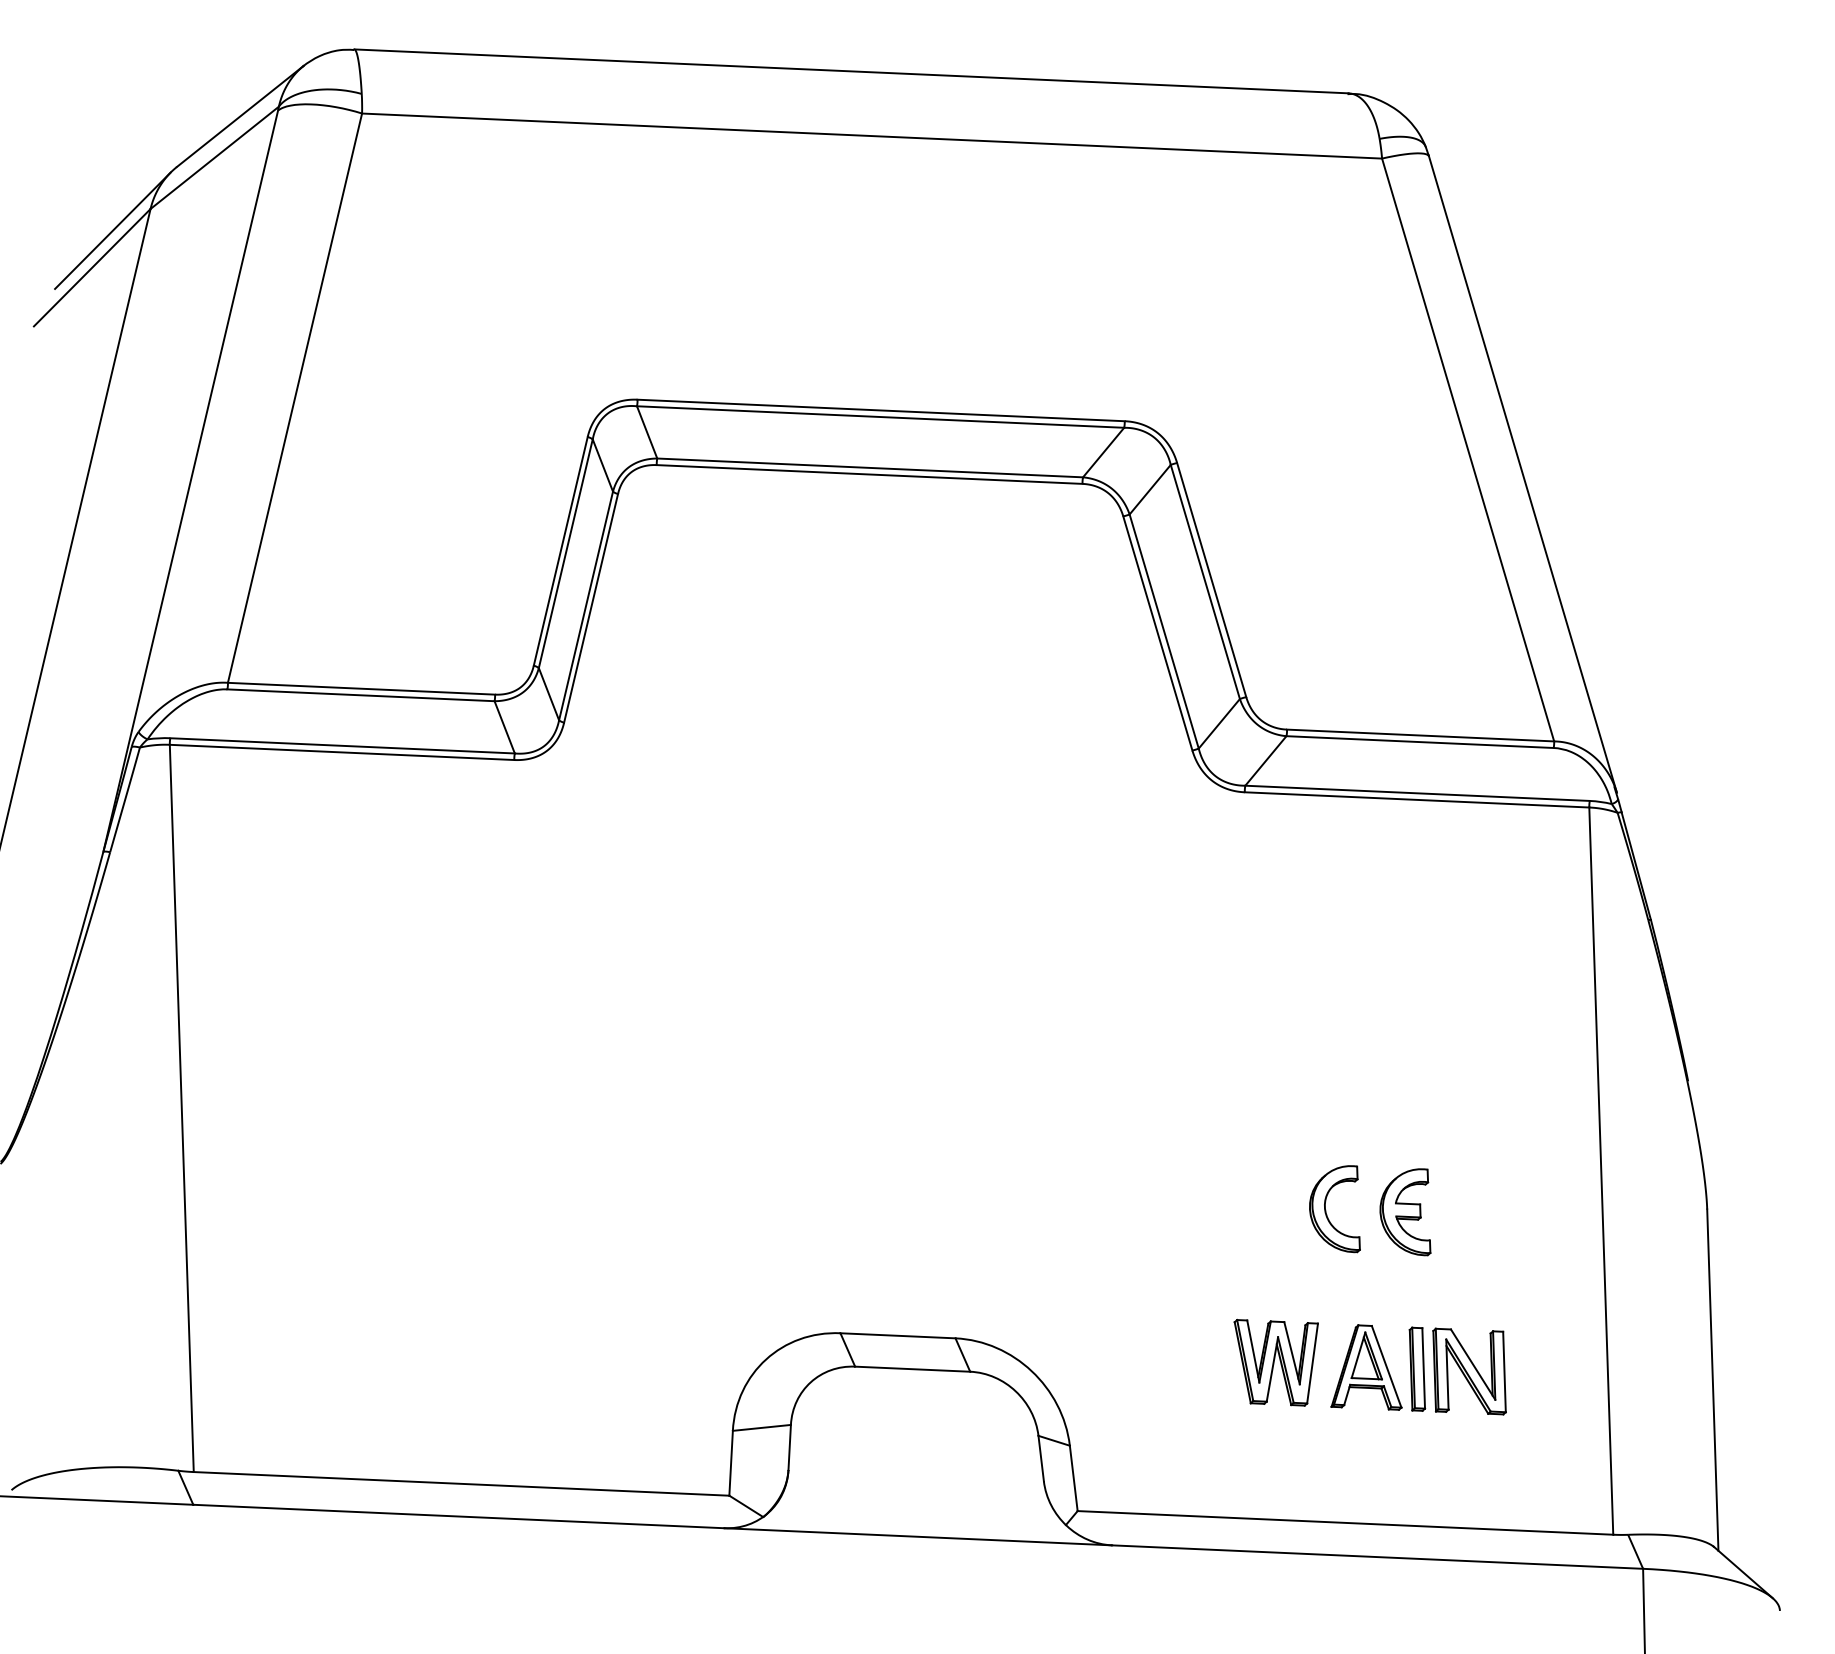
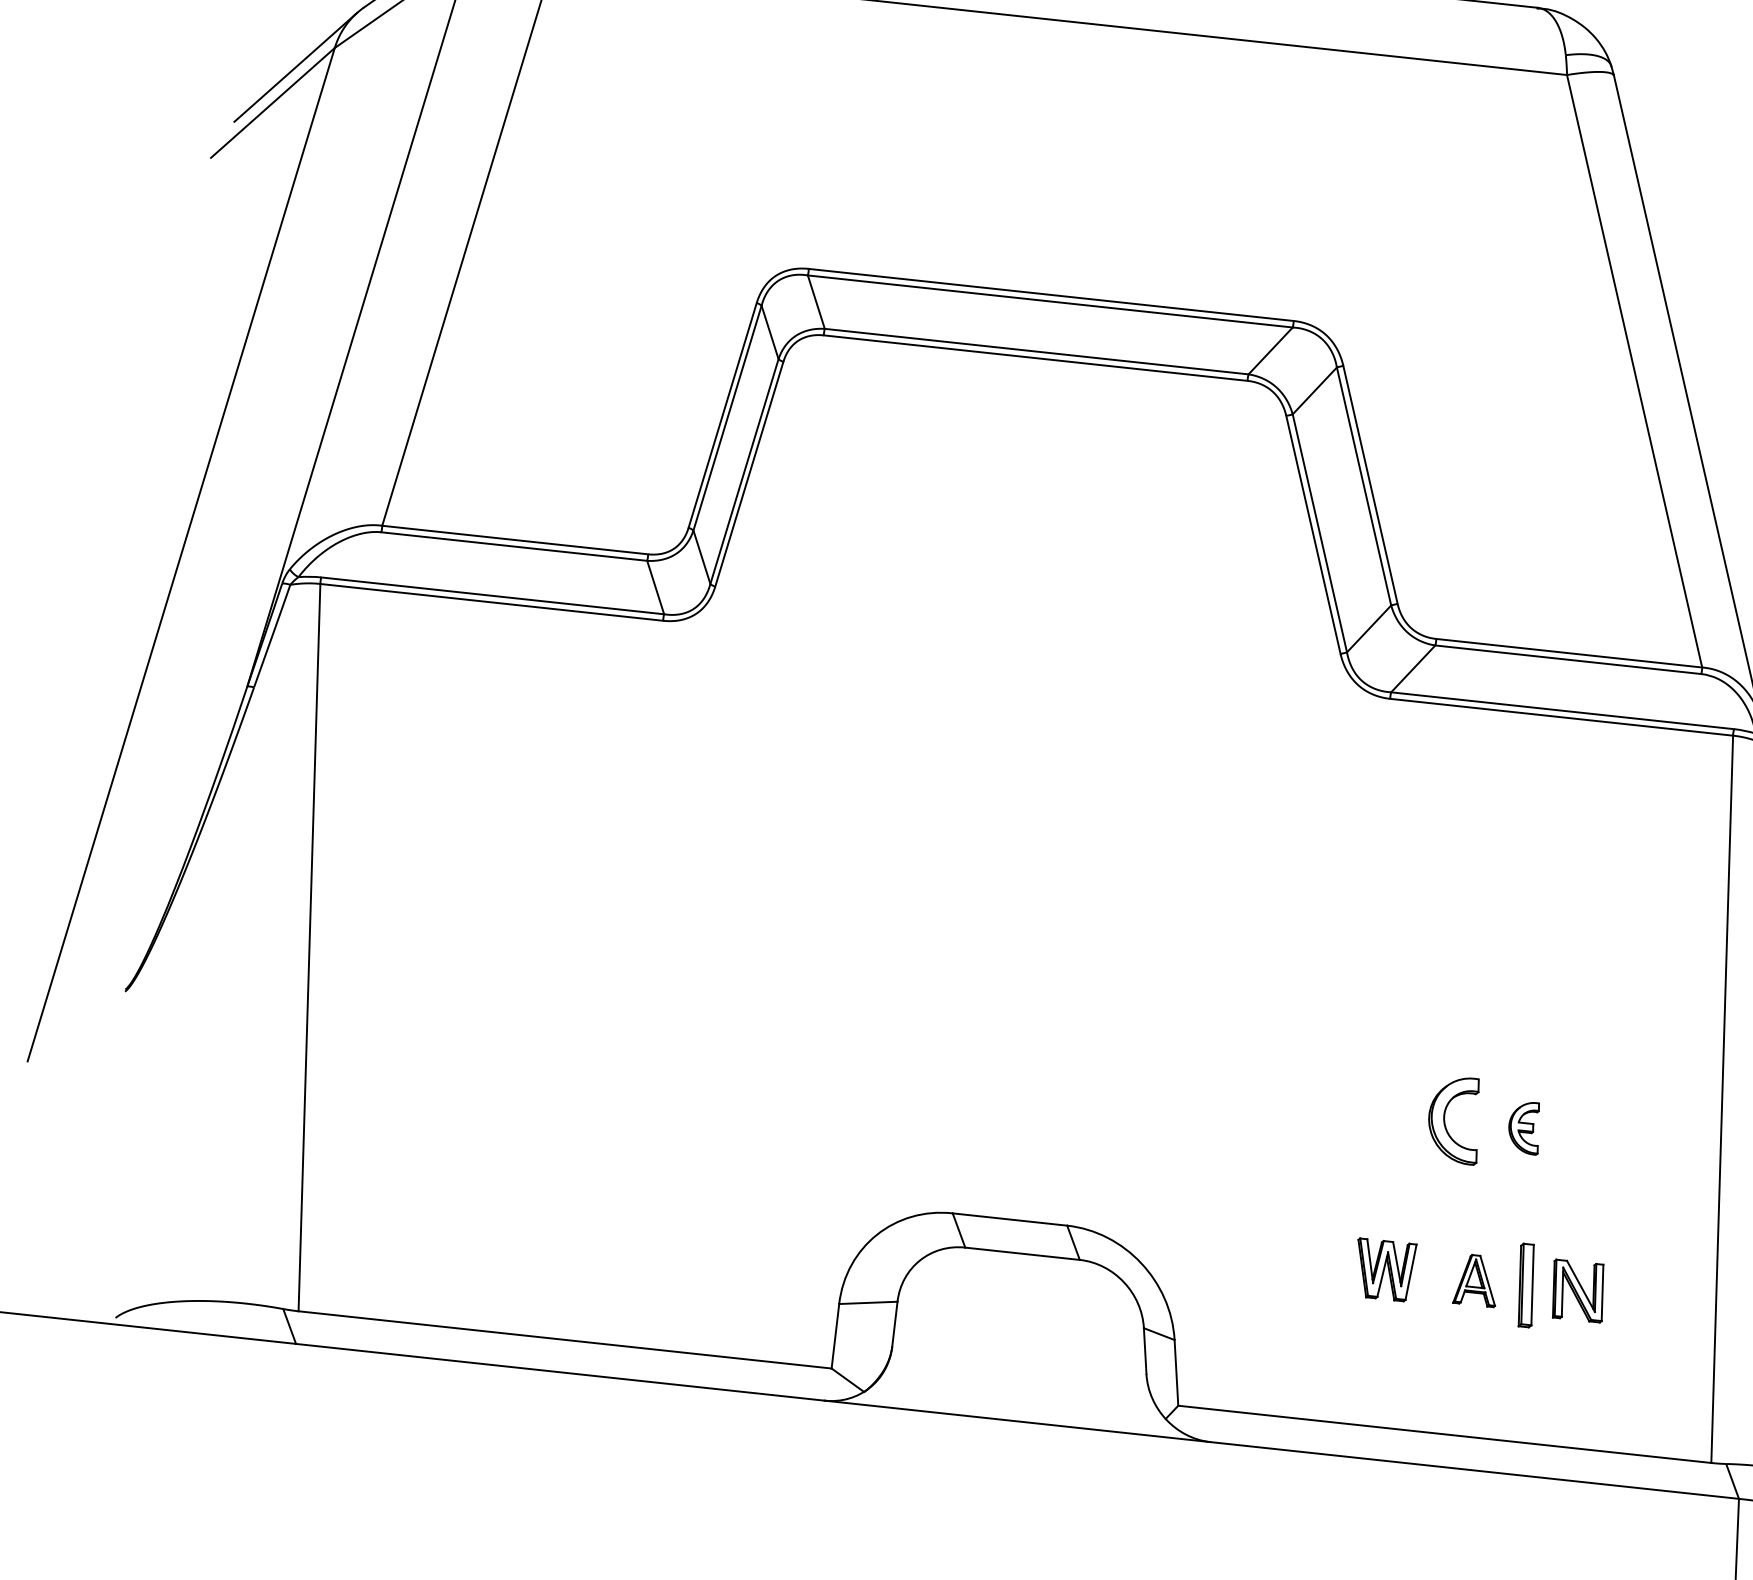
part: (1405, 1212) -> (1524, 1128), size x0.6
part: (1275, 1362) -> (1385, 1269), size x0.7
part: (1366, 1367) -> (1475, 1280), size x0.6
part: (1469, 1371) -> (1578, 1291), size x0.7

